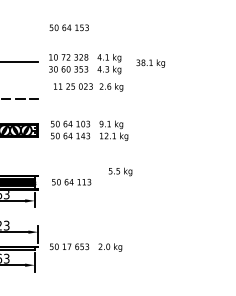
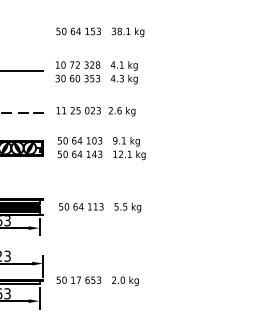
text: (150, 63) -> (127, 32), moved
text: (88, 87) -> (95, 111), moved
text: (120, 171) -> (127, 207), moved

